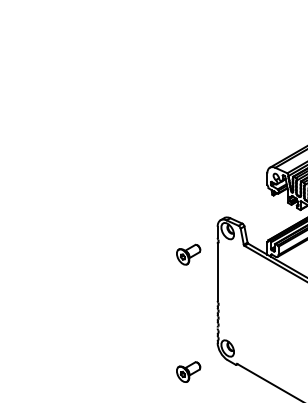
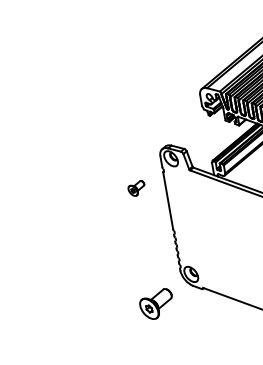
part: (188, 254) -> (136, 188), size x0.7
part: (188, 371) -> (156, 303), size x1.4

